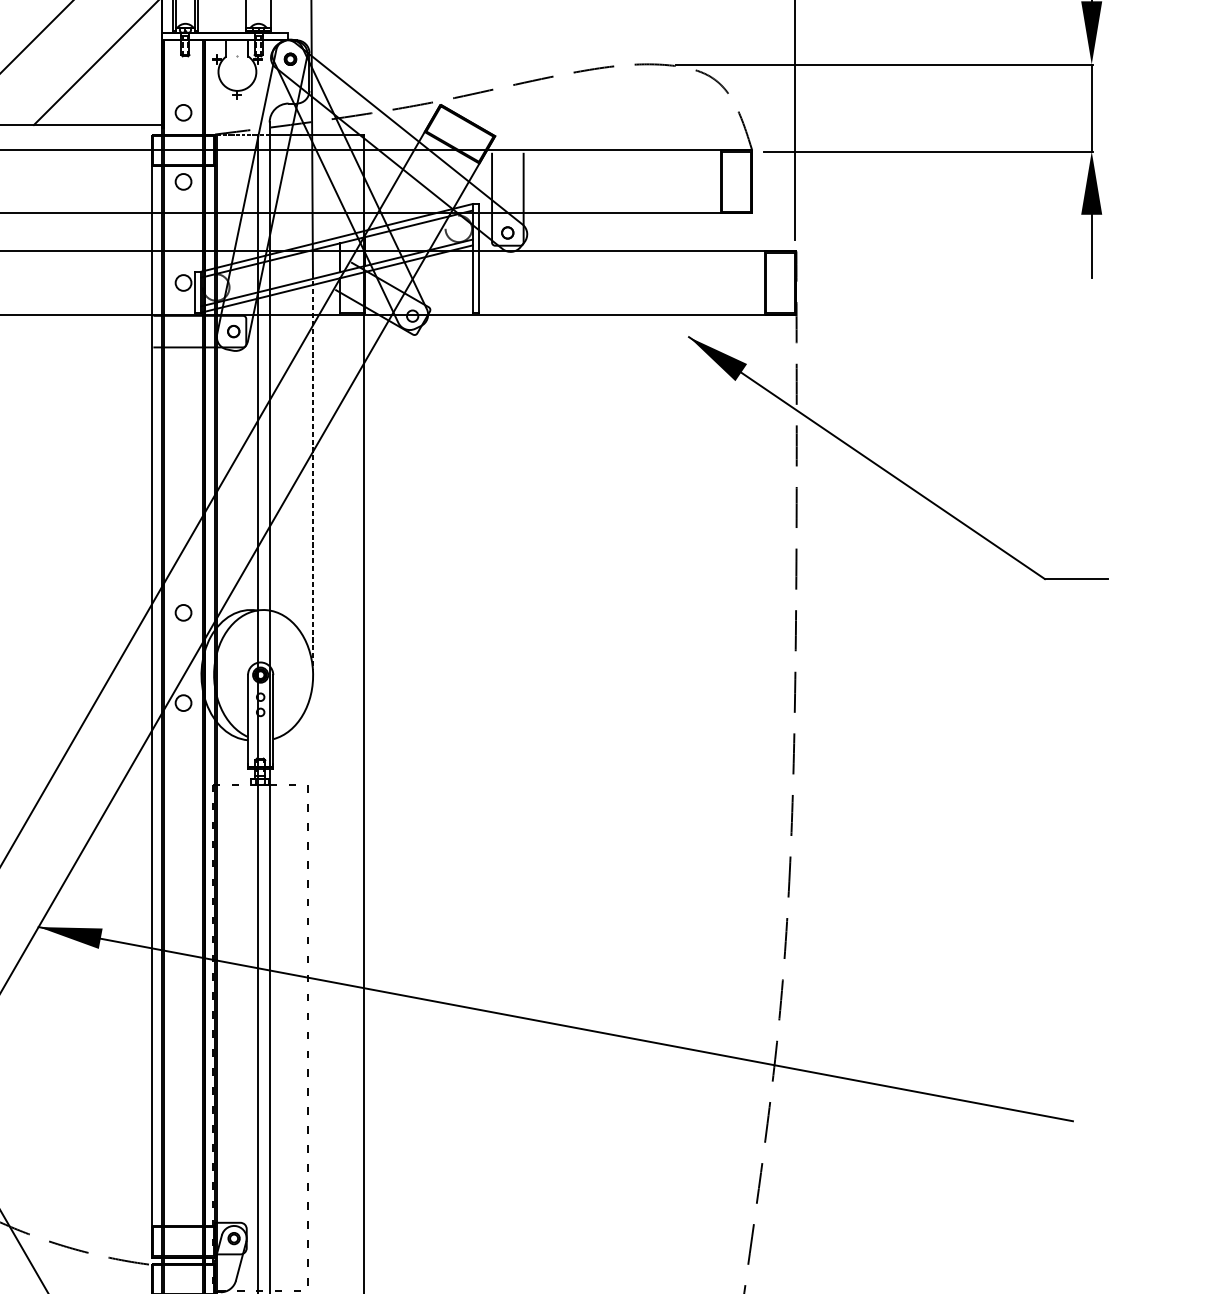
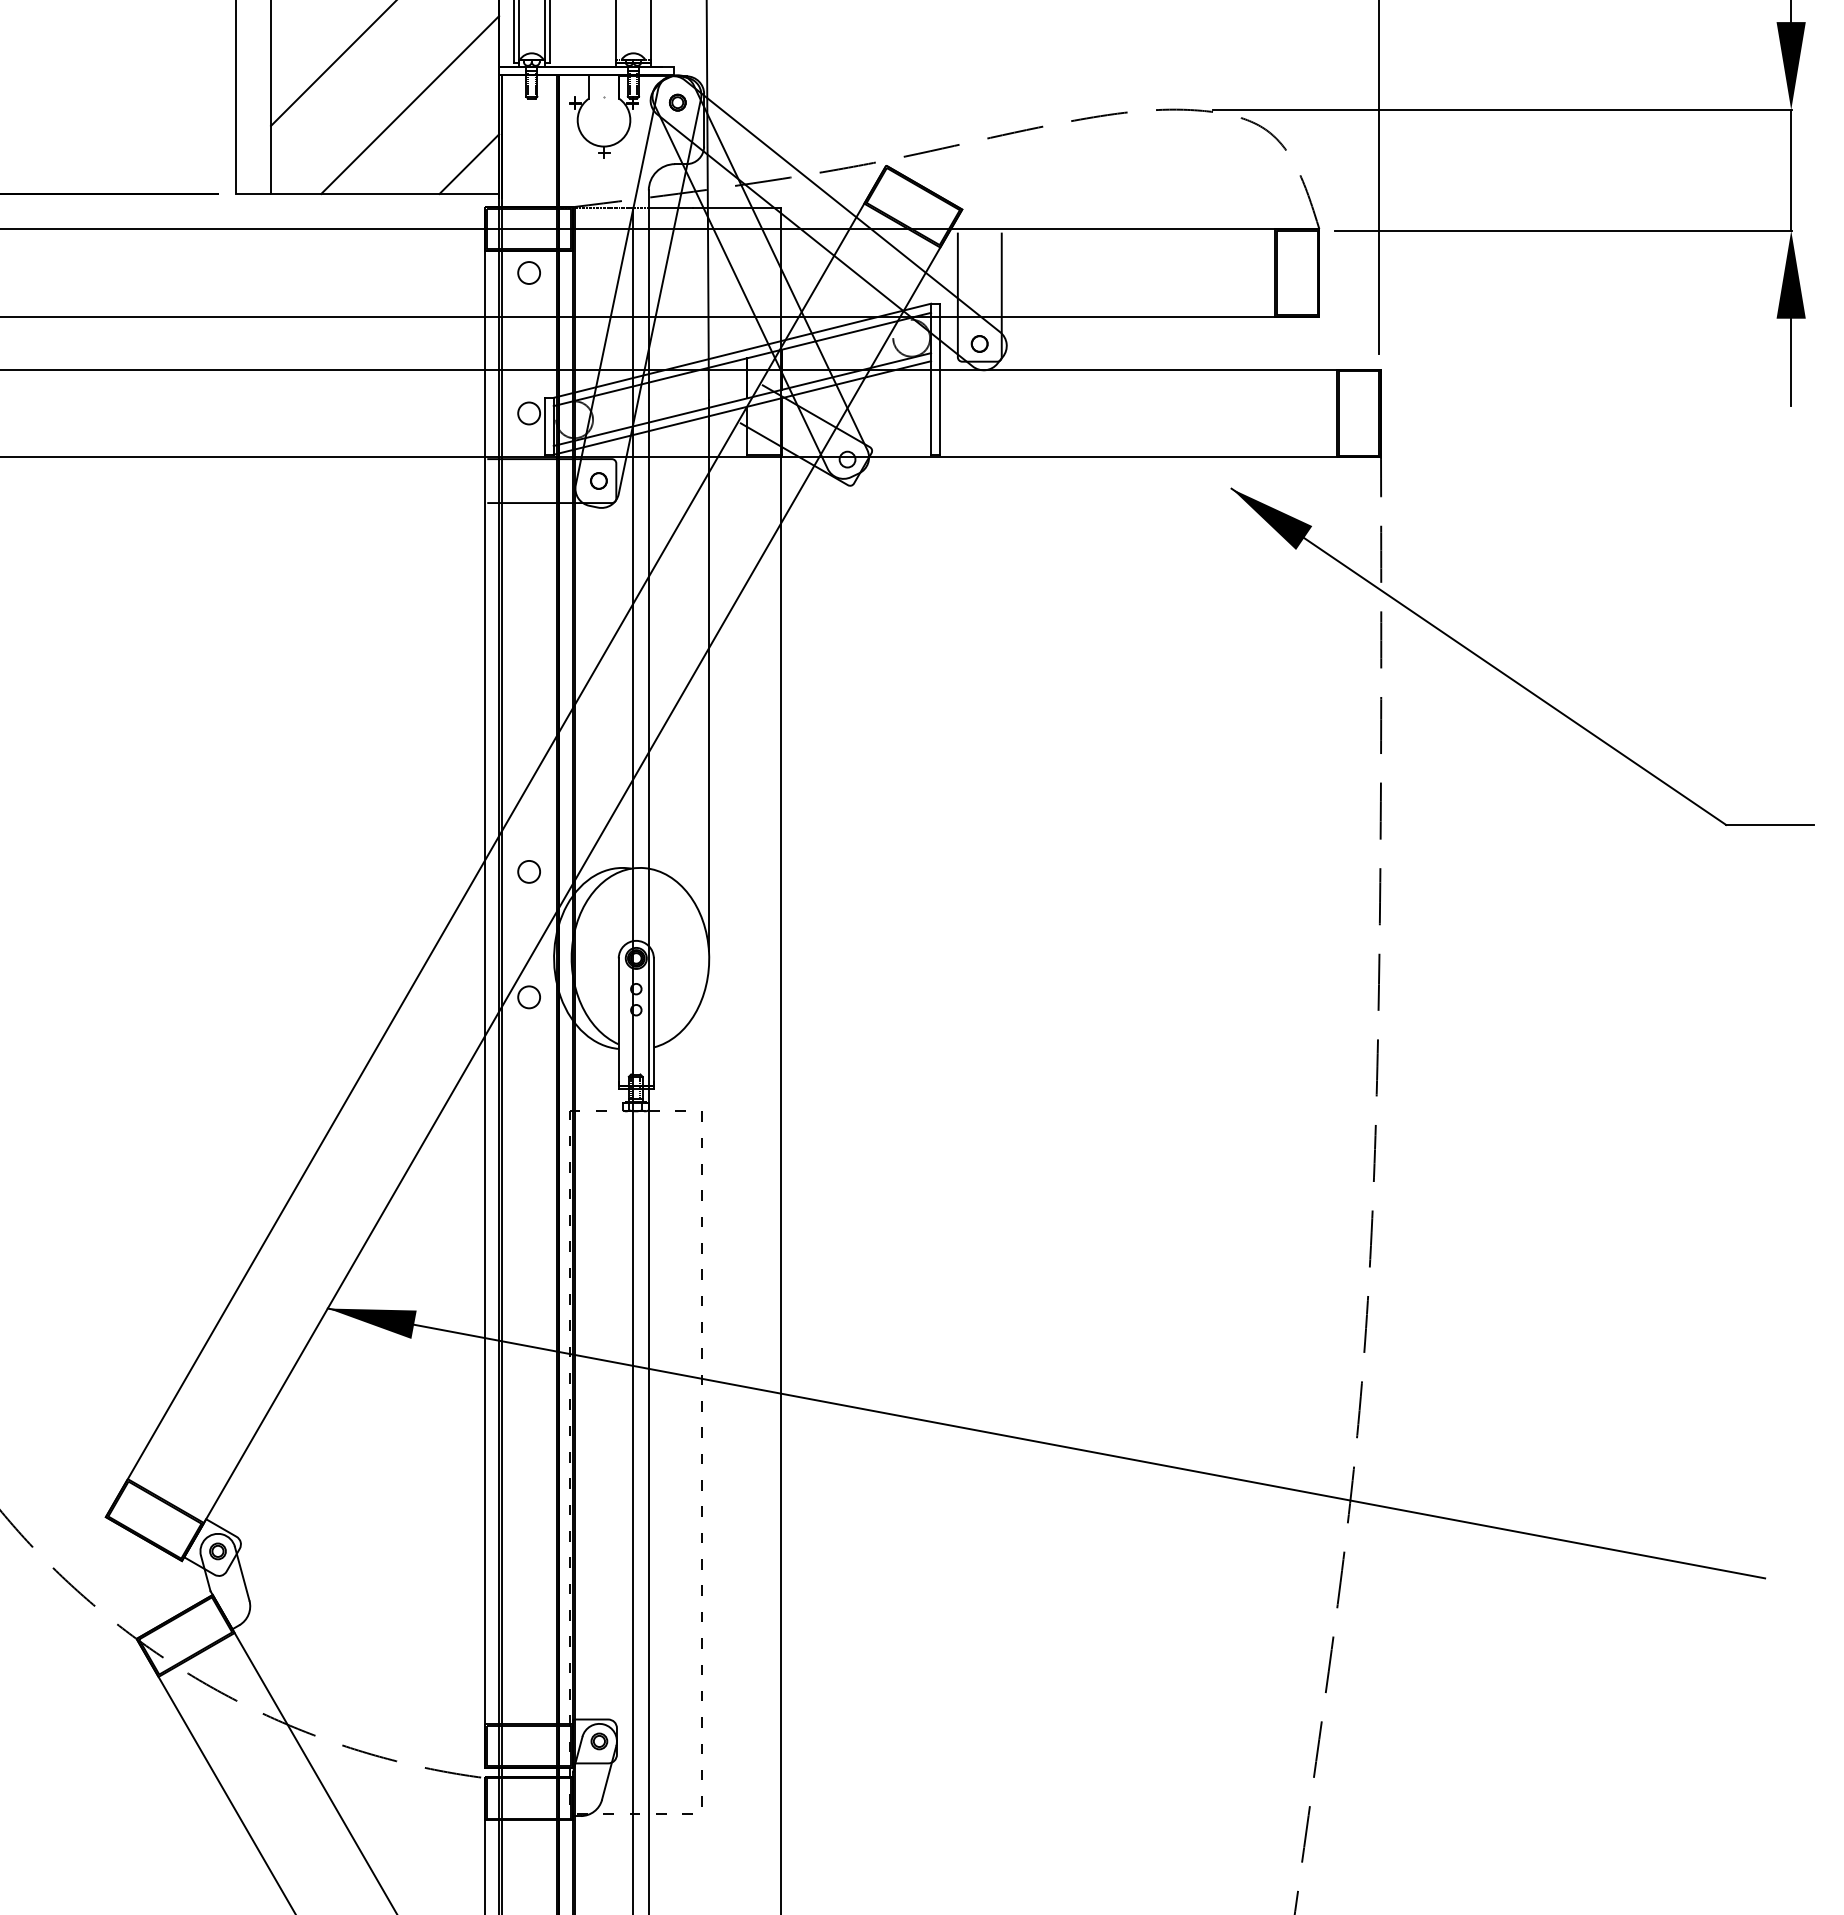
line: (140, 103) -> (469, 164), added
circle: (183, 112) -> (528, 176), removed
line: (312, 471) -> (708, 675), dashed -> solid

